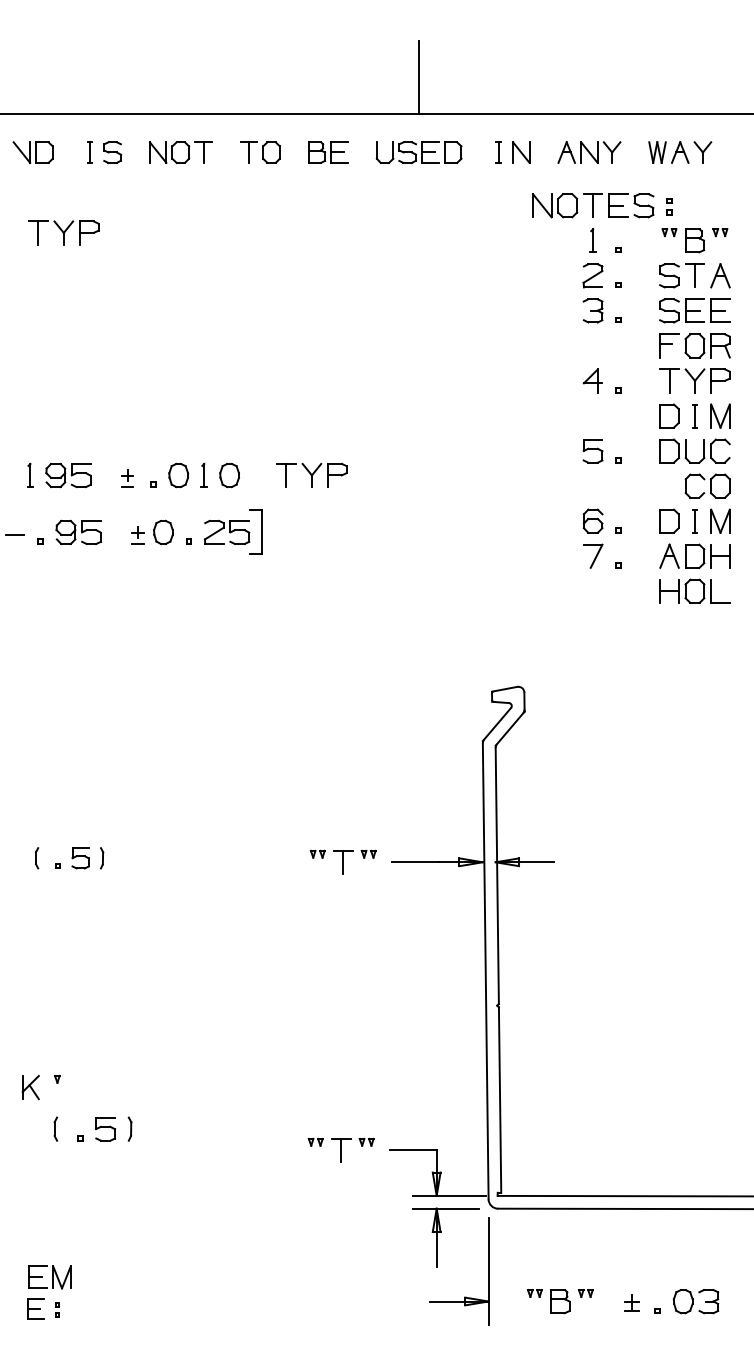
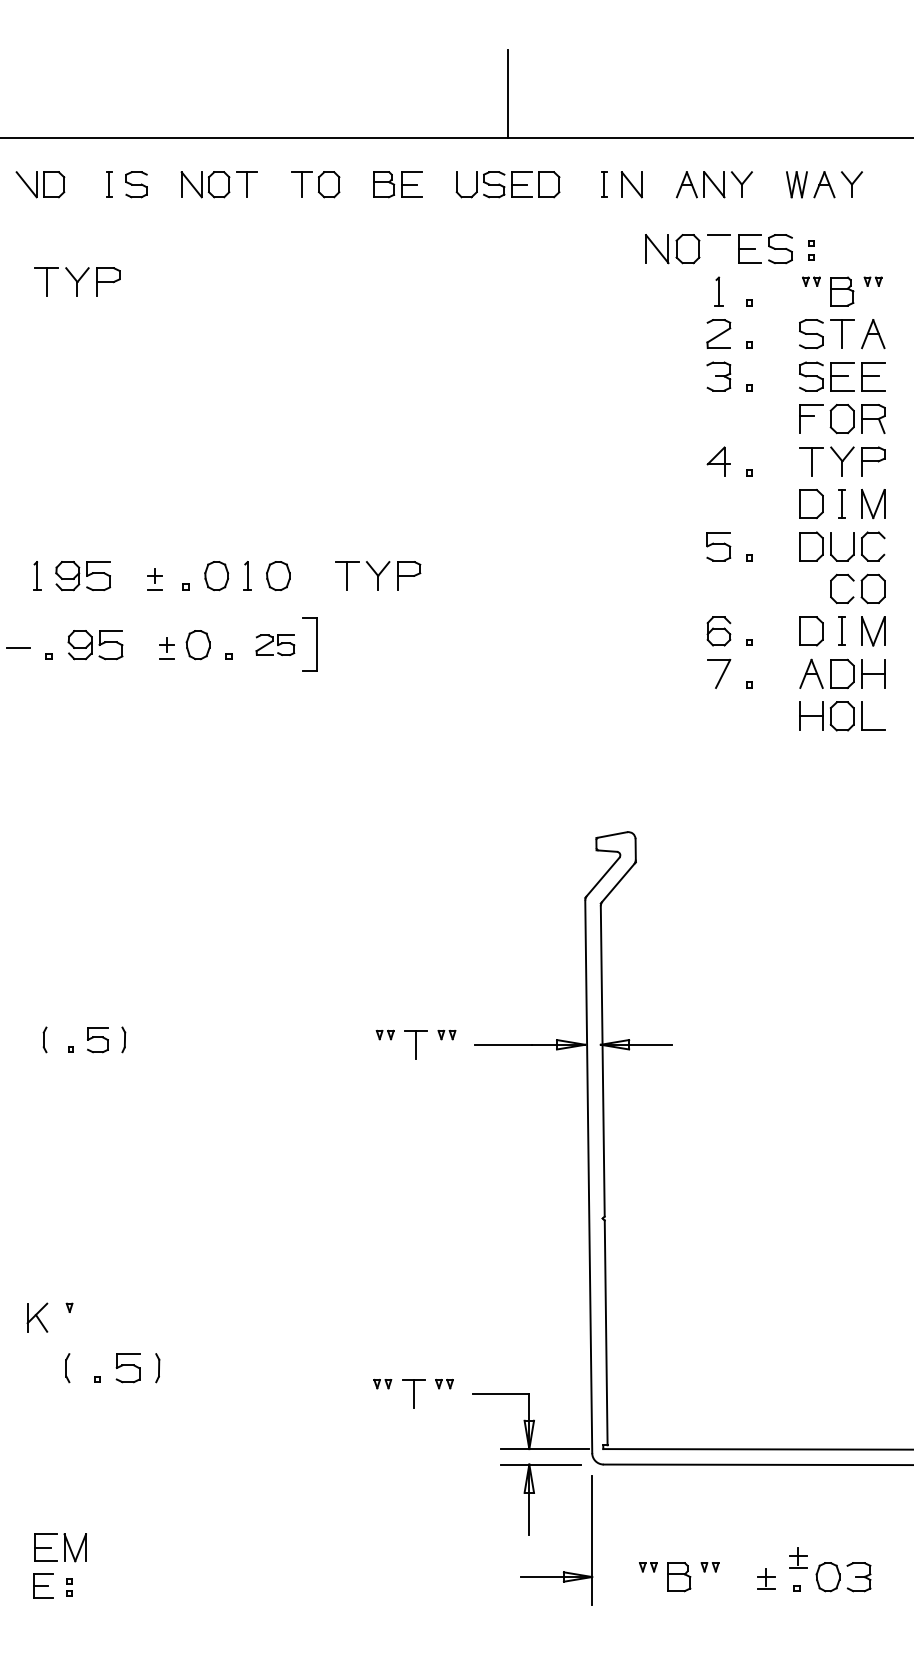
line: (592, 206) -> (718, 249), removed
part: (227, 532) -> (275, 645), size x0.7
part: (658, 1285) -> (798, 1557), added

